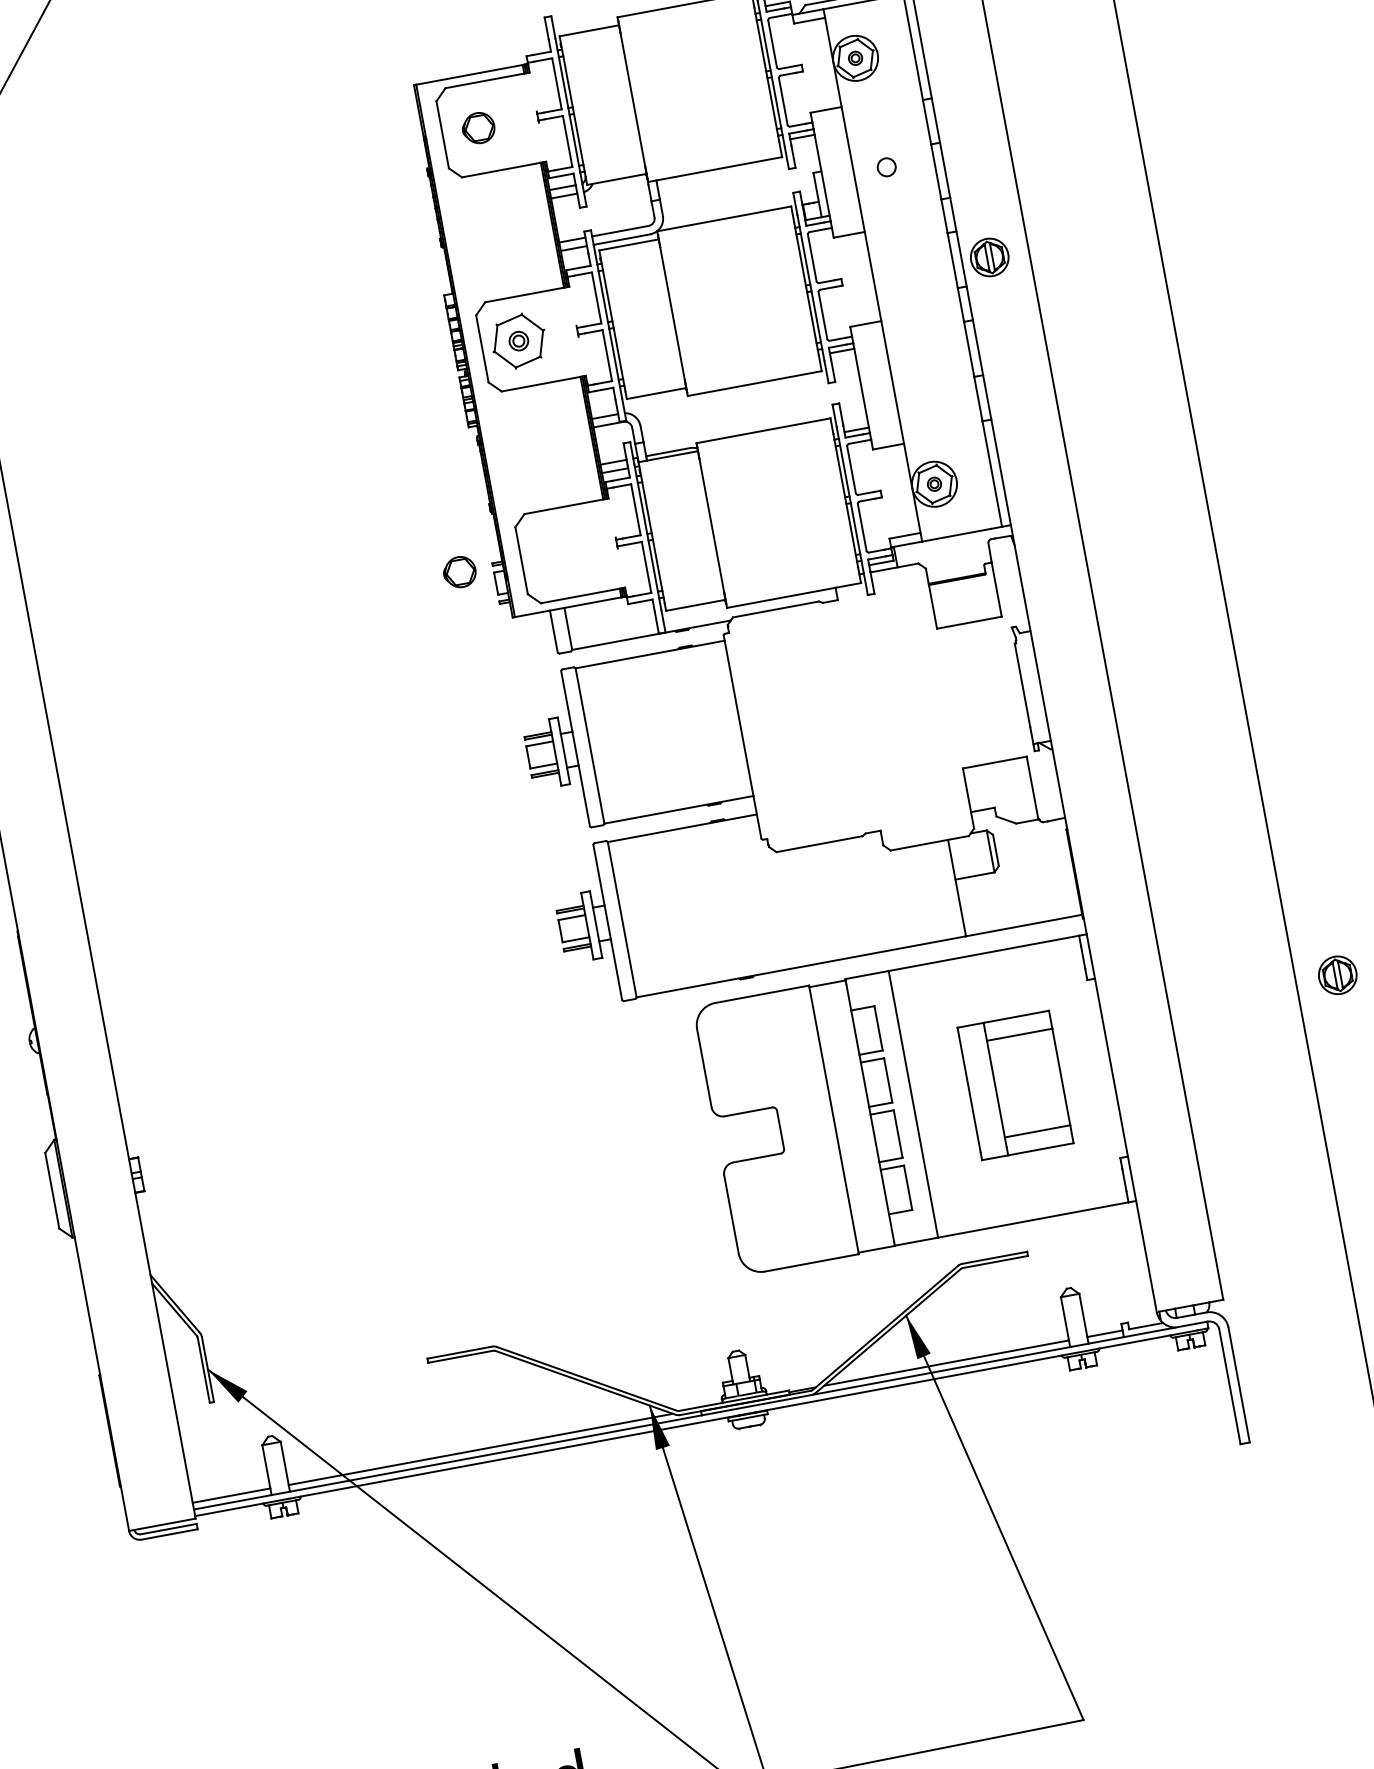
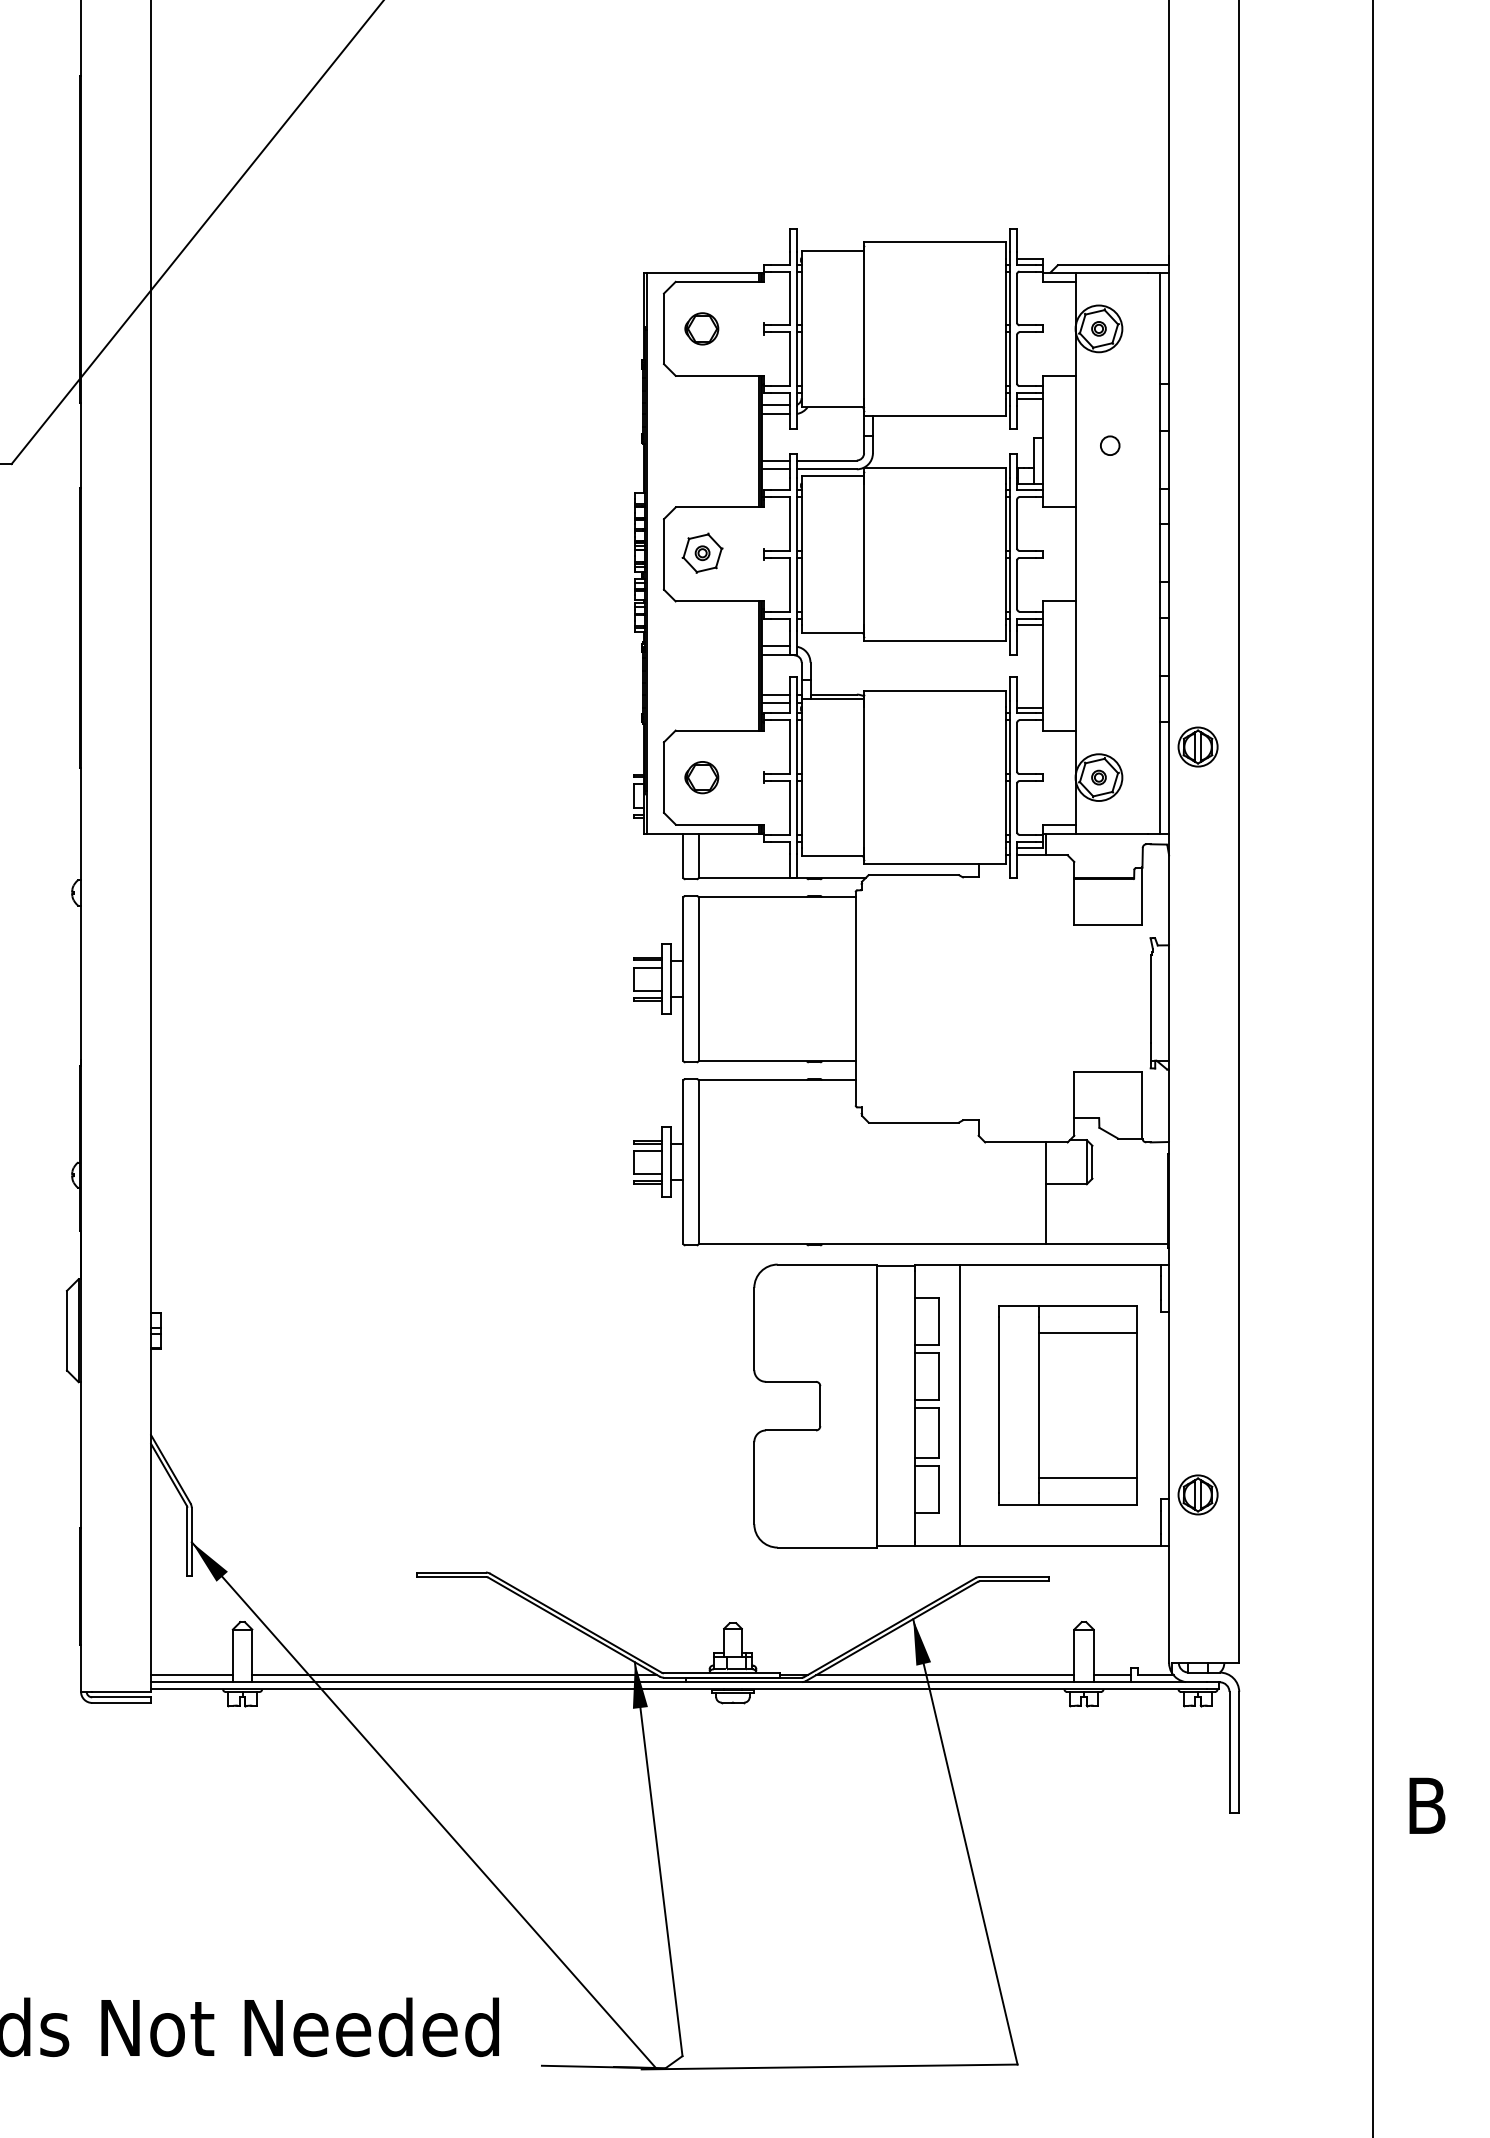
part: (989, 257) -> (1197, 746), moved
part: (518, 340) -> (702, 552), size x0.71
part: (459, 572) -> (701, 777), moved
part: (1337, 975) -> (1197, 1494), moved
part: (1015, 1085) -> (1067, 1405), size x1.43

